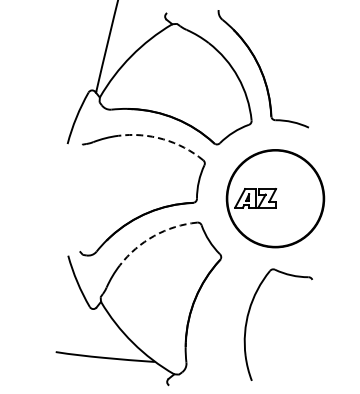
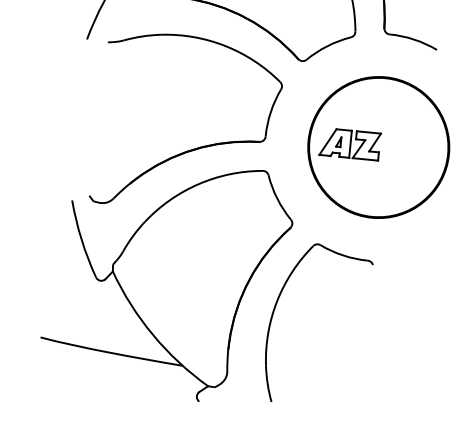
arc: (163, 139) -> (225, 46), dashed -> solid
arc: (154, 236) -> (199, 184), dashed -> solid
part: (248, 318) -> (275, 311), moved

